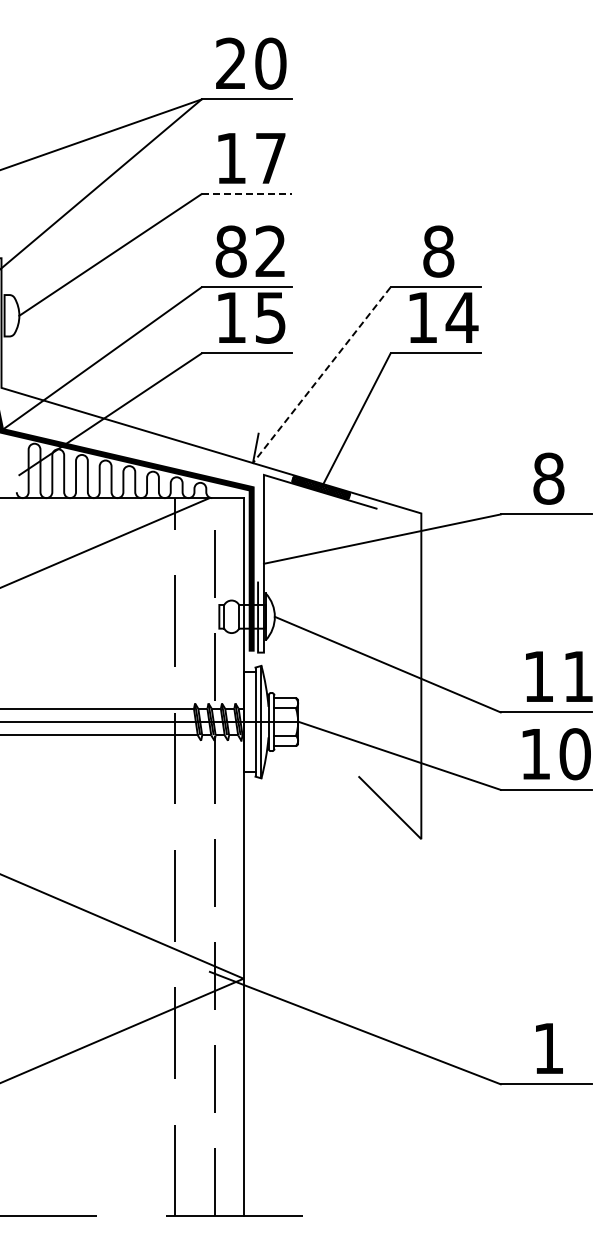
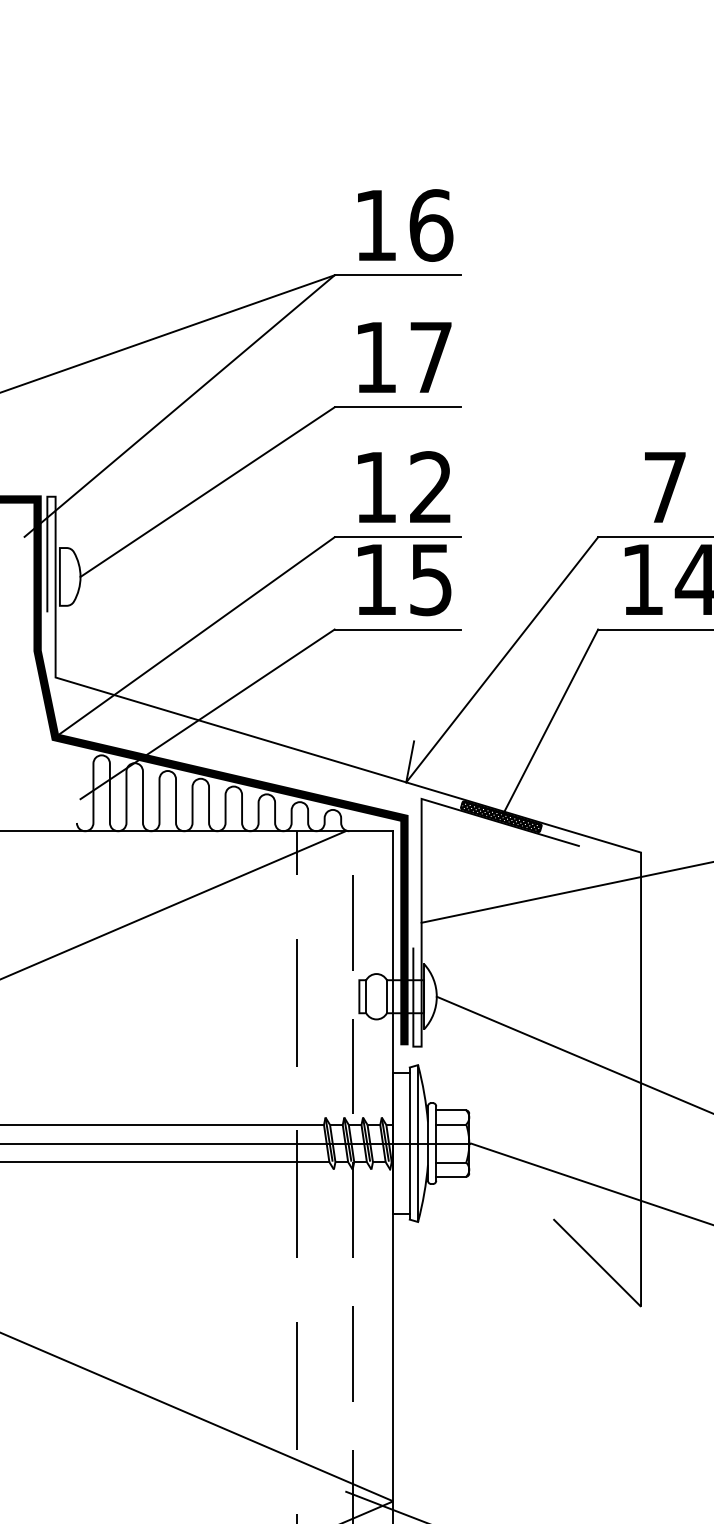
text: (251, 63) -> (404, 225), 20 -> 16
line: (247, 194) -> (398, 407), dashed -> solid
text: (230, 251) -> (374, 487), 82 -> 12
text: (438, 251) -> (664, 487), 8 -> 7
line: (321, 375) -> (501, 660), dashed -> solid

